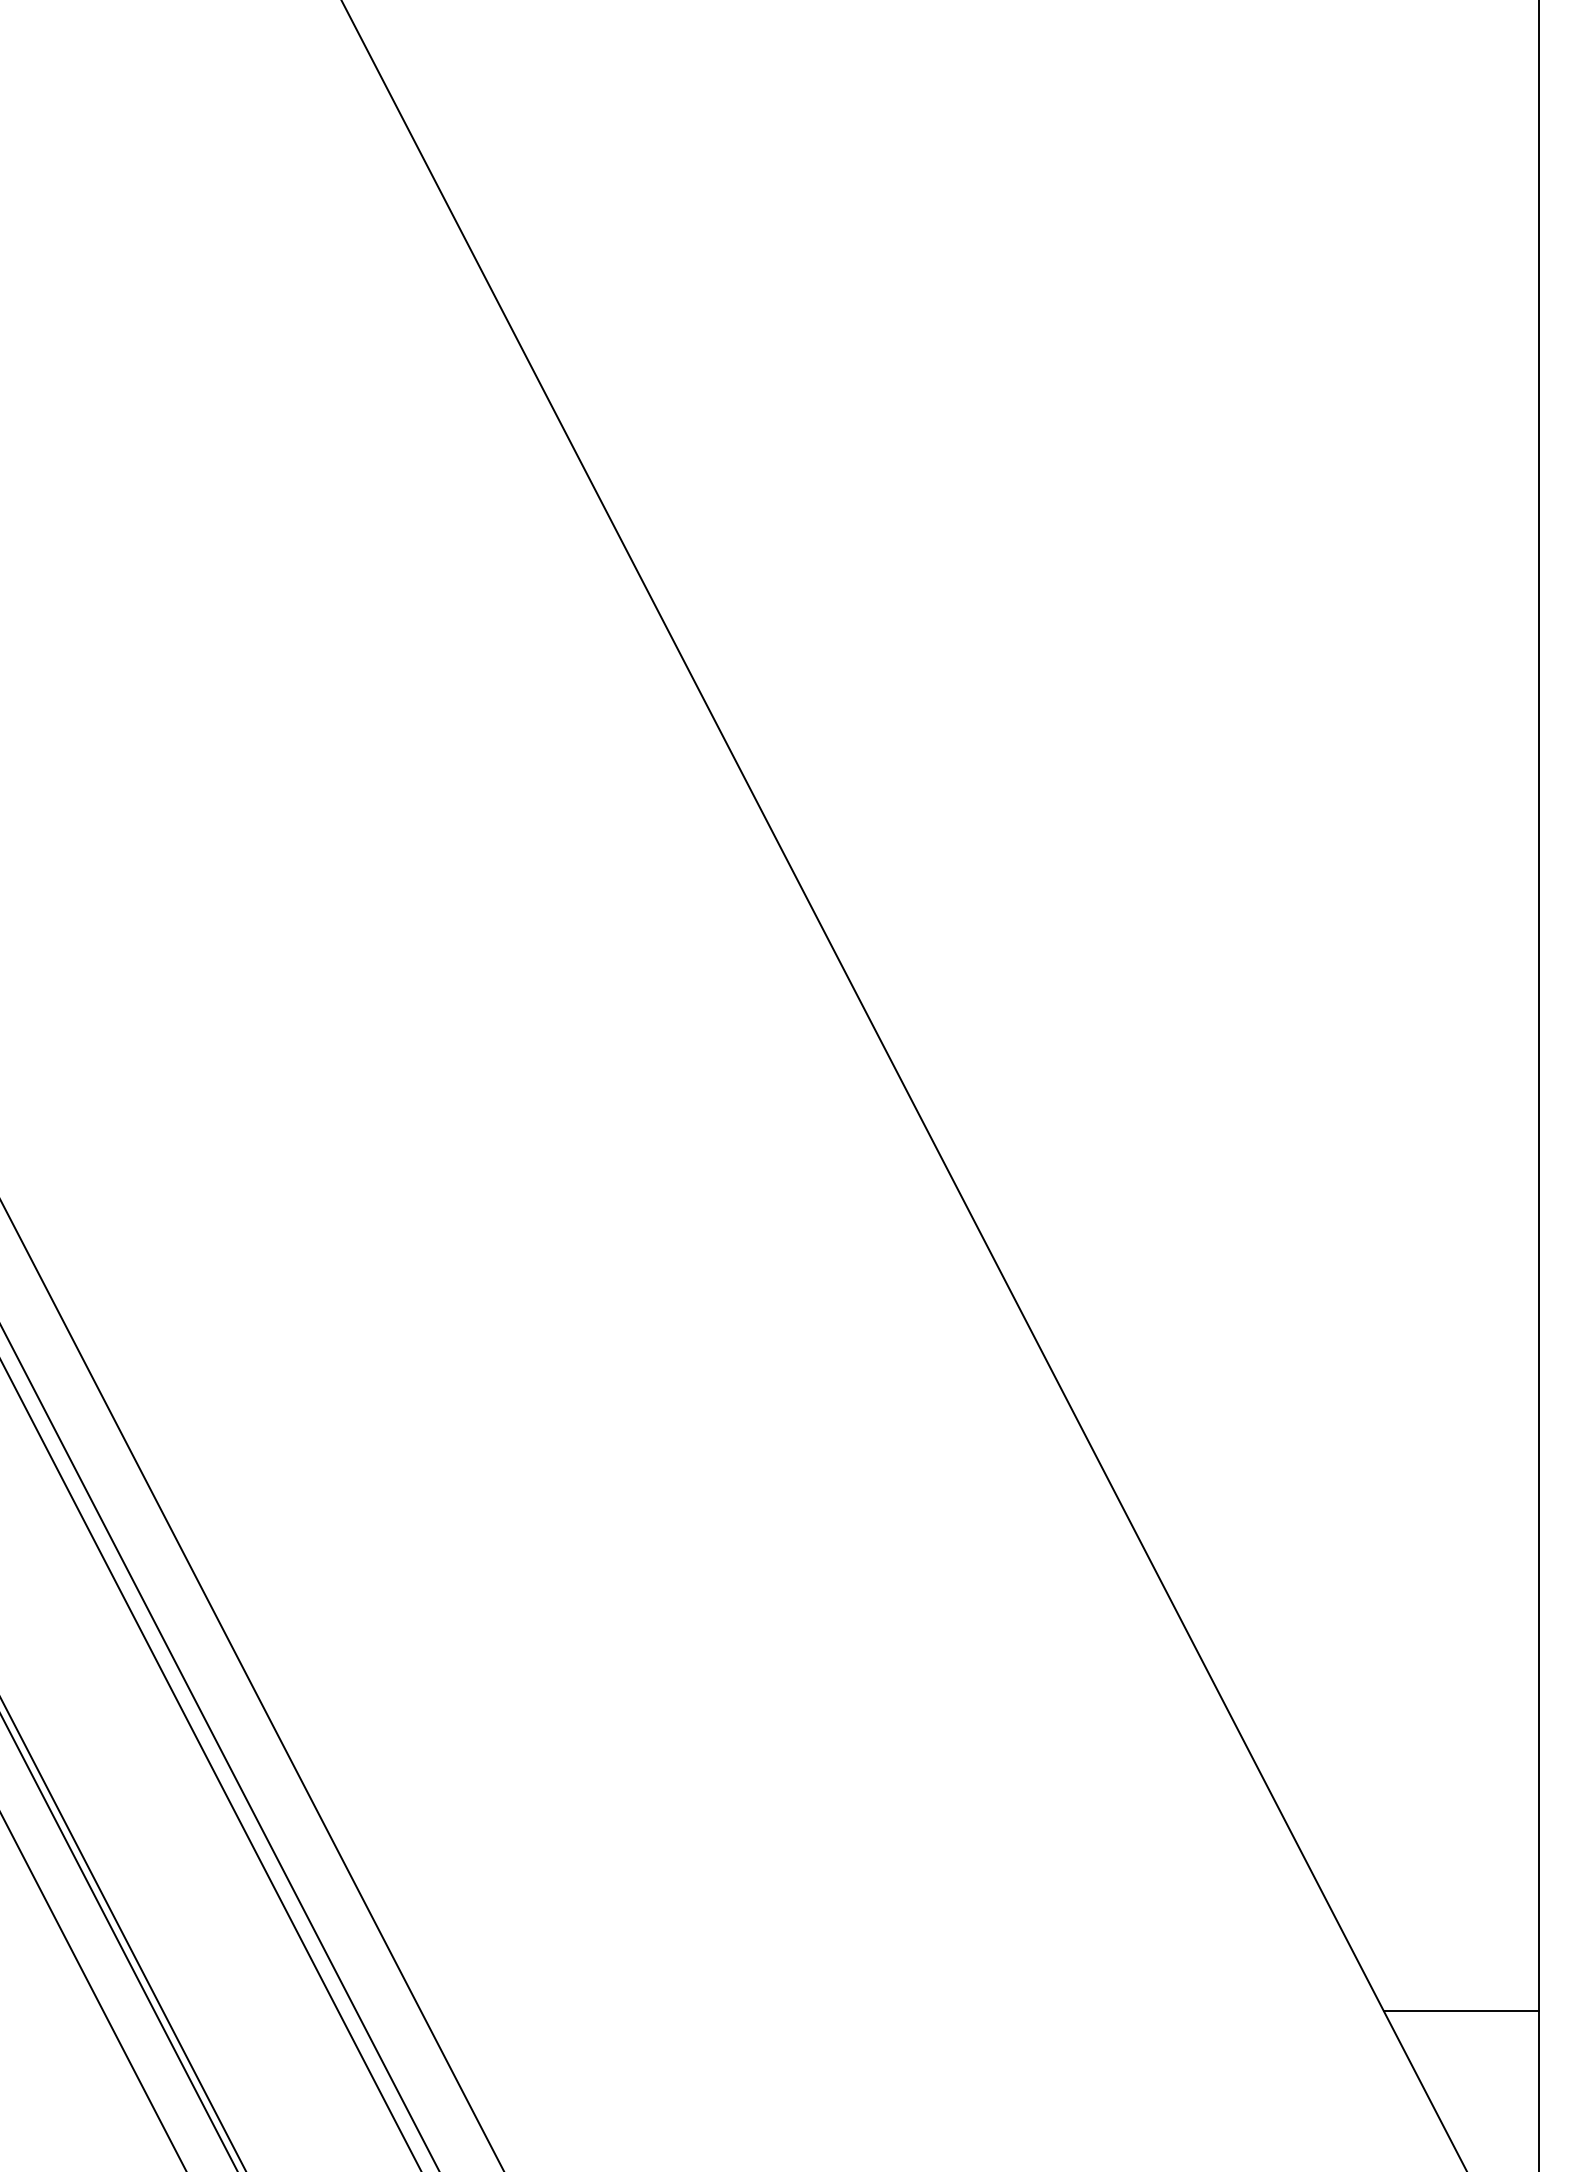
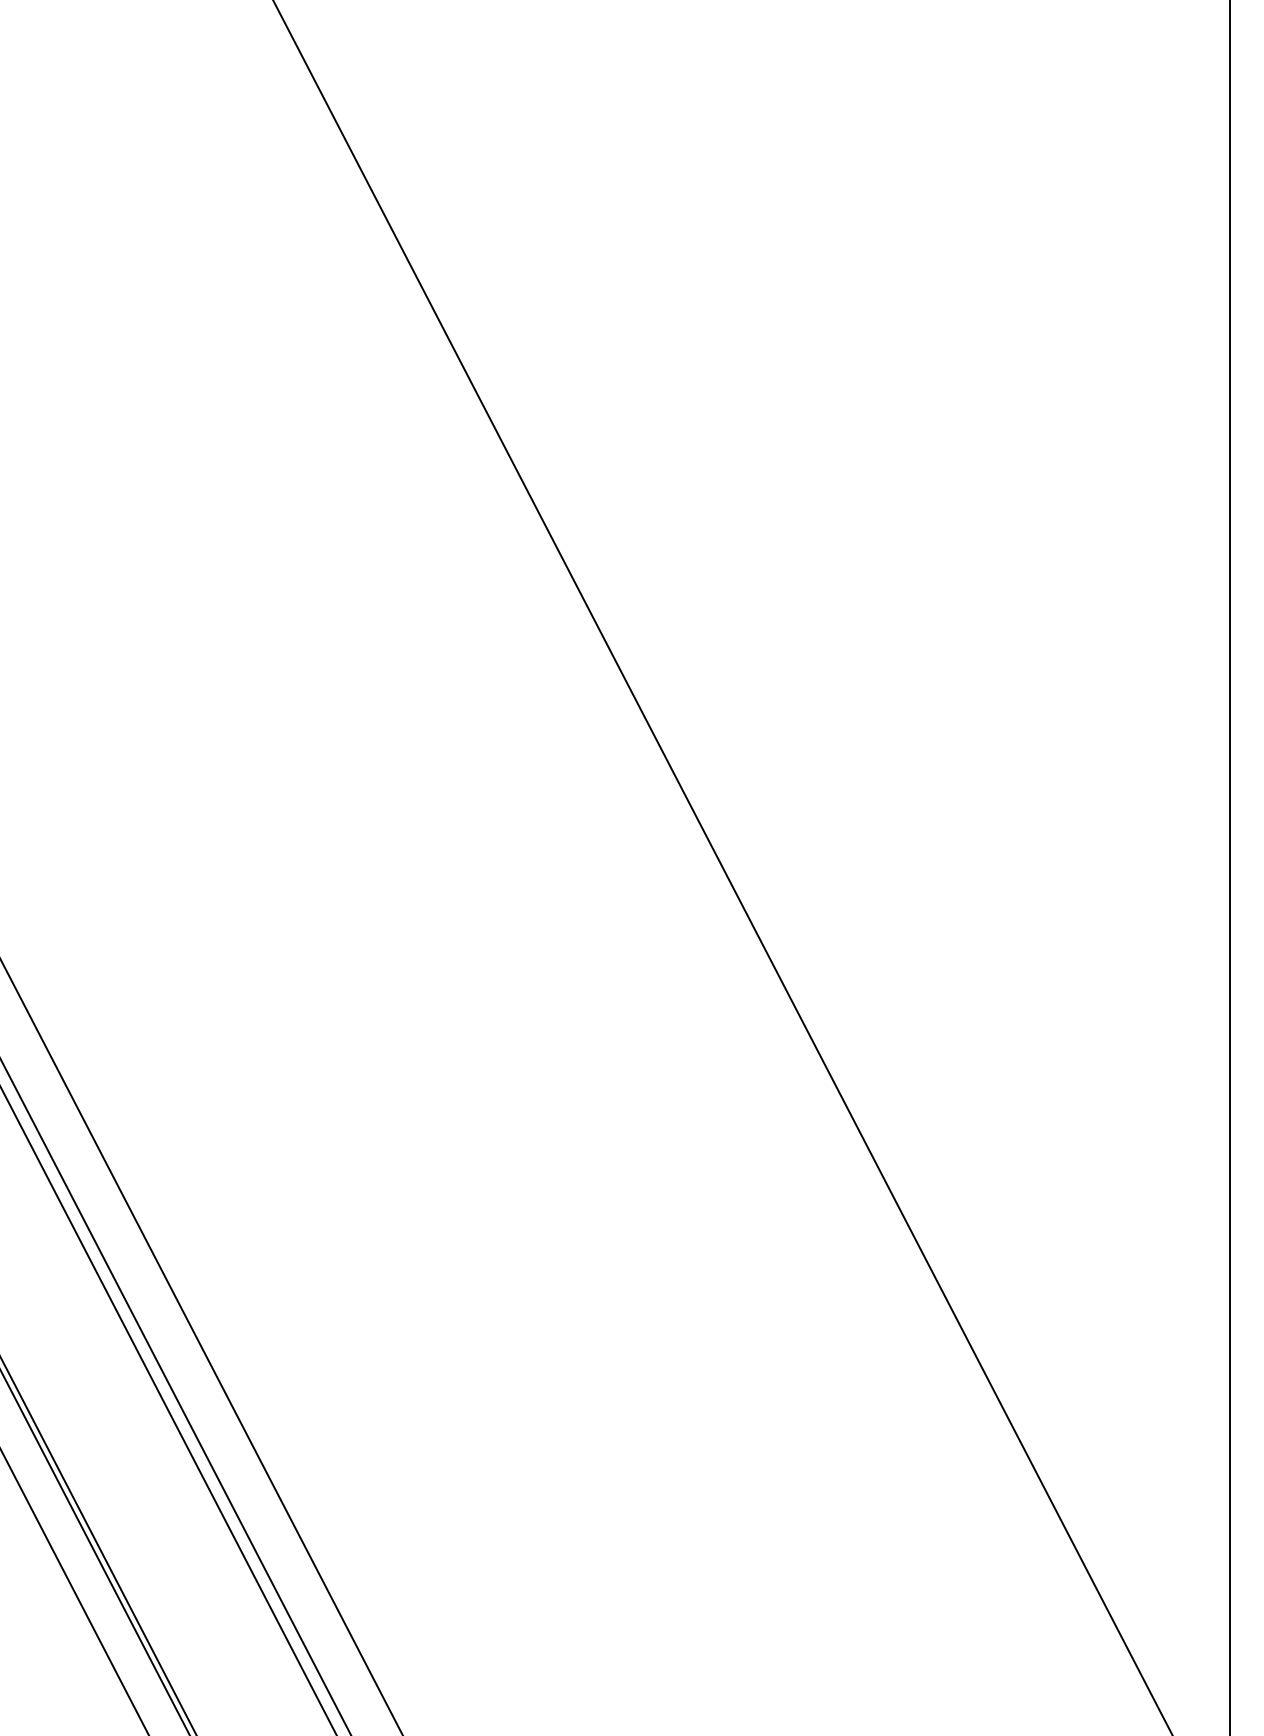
line: (1461, 2011) -> (1168, 1607), removed

